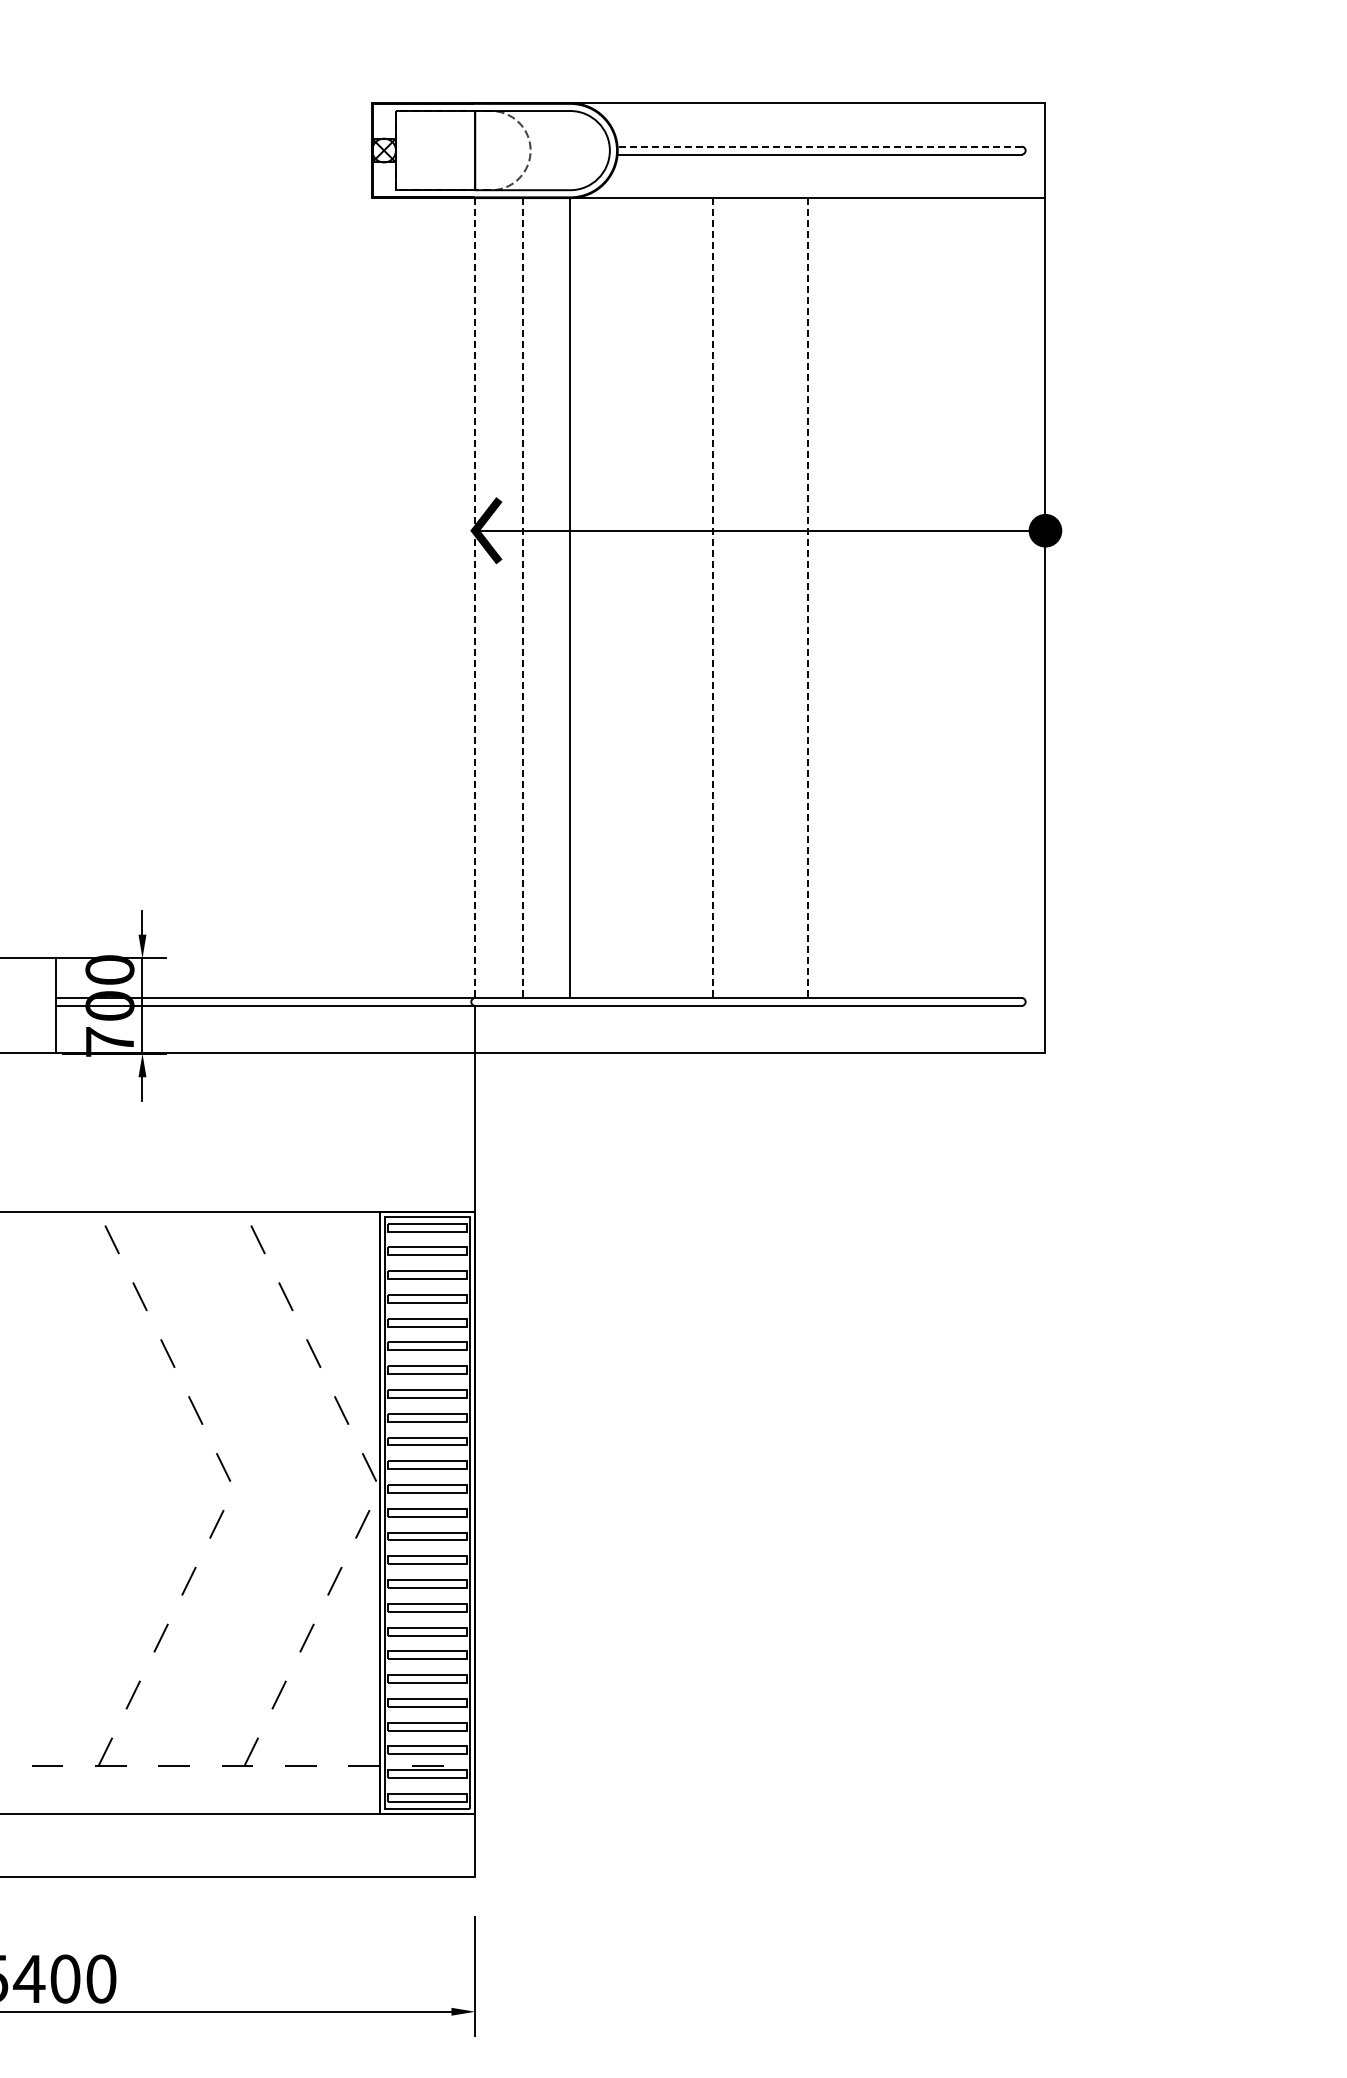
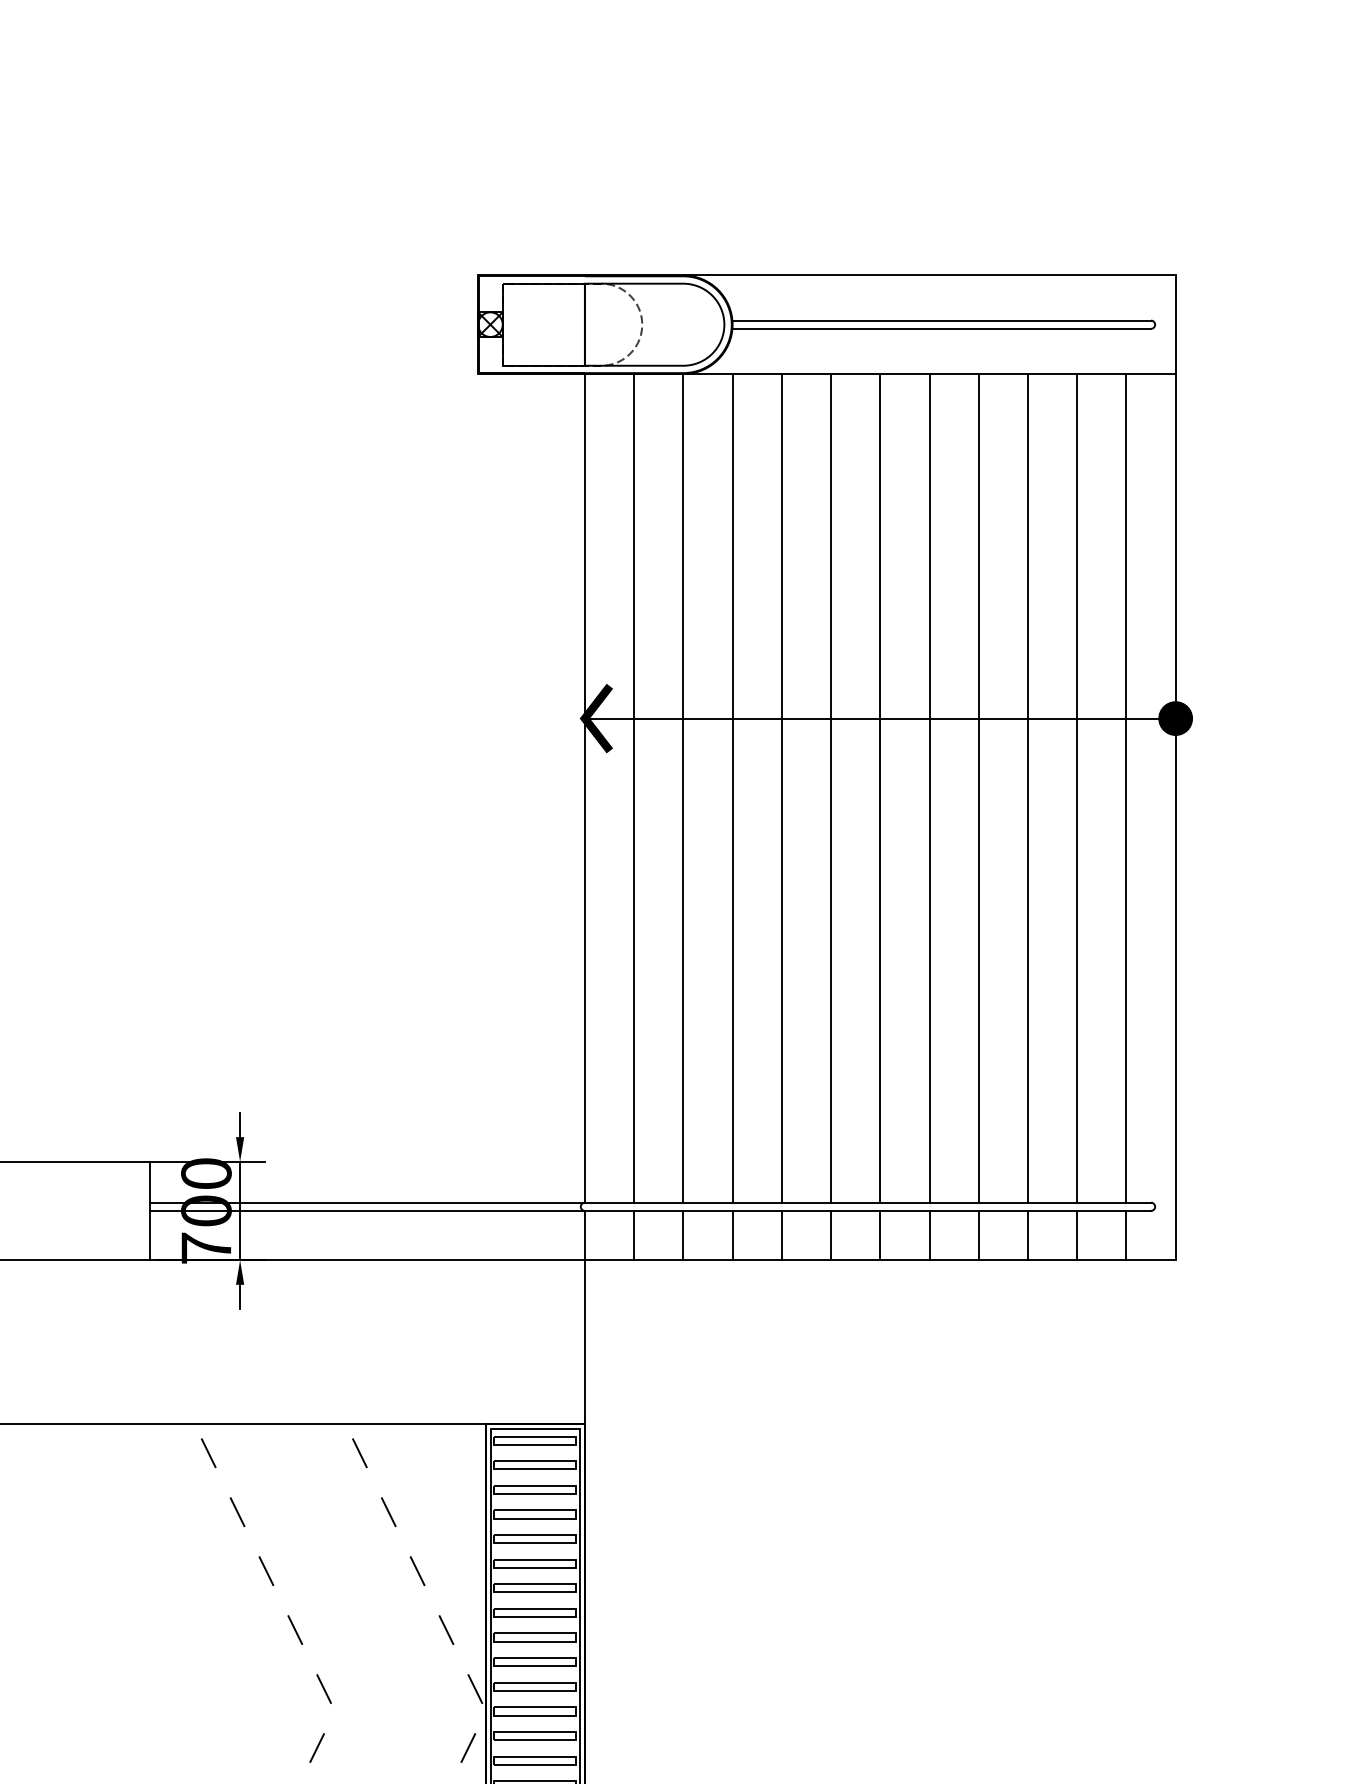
line: (819, 146) -> (941, 320), dashed -> solid
line: (617, 597) -> (732, 787), added
line: (665, 597) -> (782, 787), added
line: (760, 597) -> (880, 787), added
line: (855, 597) -> (978, 787), added
line: (902, 597) -> (1027, 787), added
line: (950, 597) -> (1077, 787), added
line: (997, 597) -> (1125, 787), added
line: (475, 598) -> (585, 788), dashed -> solid
line: (522, 598) -> (633, 788), dashed -> solid
line: (712, 598) -> (830, 788), dashed -> solid
line: (807, 598) -> (929, 788), dashed -> solid
line: (522, 1029) -> (633, 1235), added
line: (570, 1029) -> (683, 1235), added
line: (617, 1029) -> (732, 1235), added
line: (665, 1029) -> (782, 1235), added
line: (712, 1029) -> (830, 1235), added
line: (760, 1029) -> (880, 1235), added
line: (807, 1029) -> (929, 1235), added
line: (855, 1029) -> (978, 1235), added
line: (902, 1029) -> (1027, 1235), added
line: (950, 1029) -> (1077, 1235), added
line: (997, 1029) -> (1125, 1235), added

